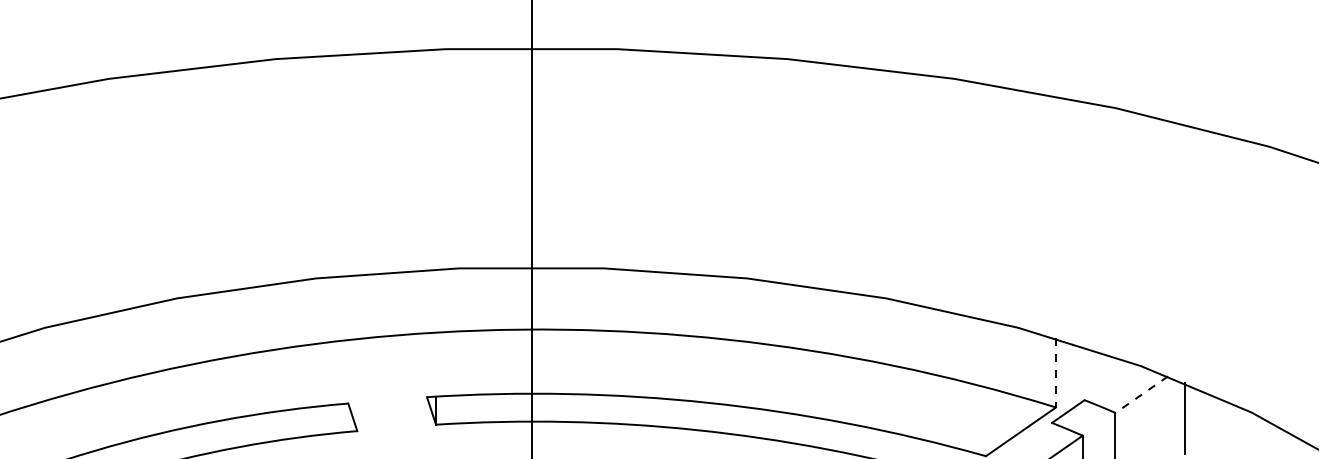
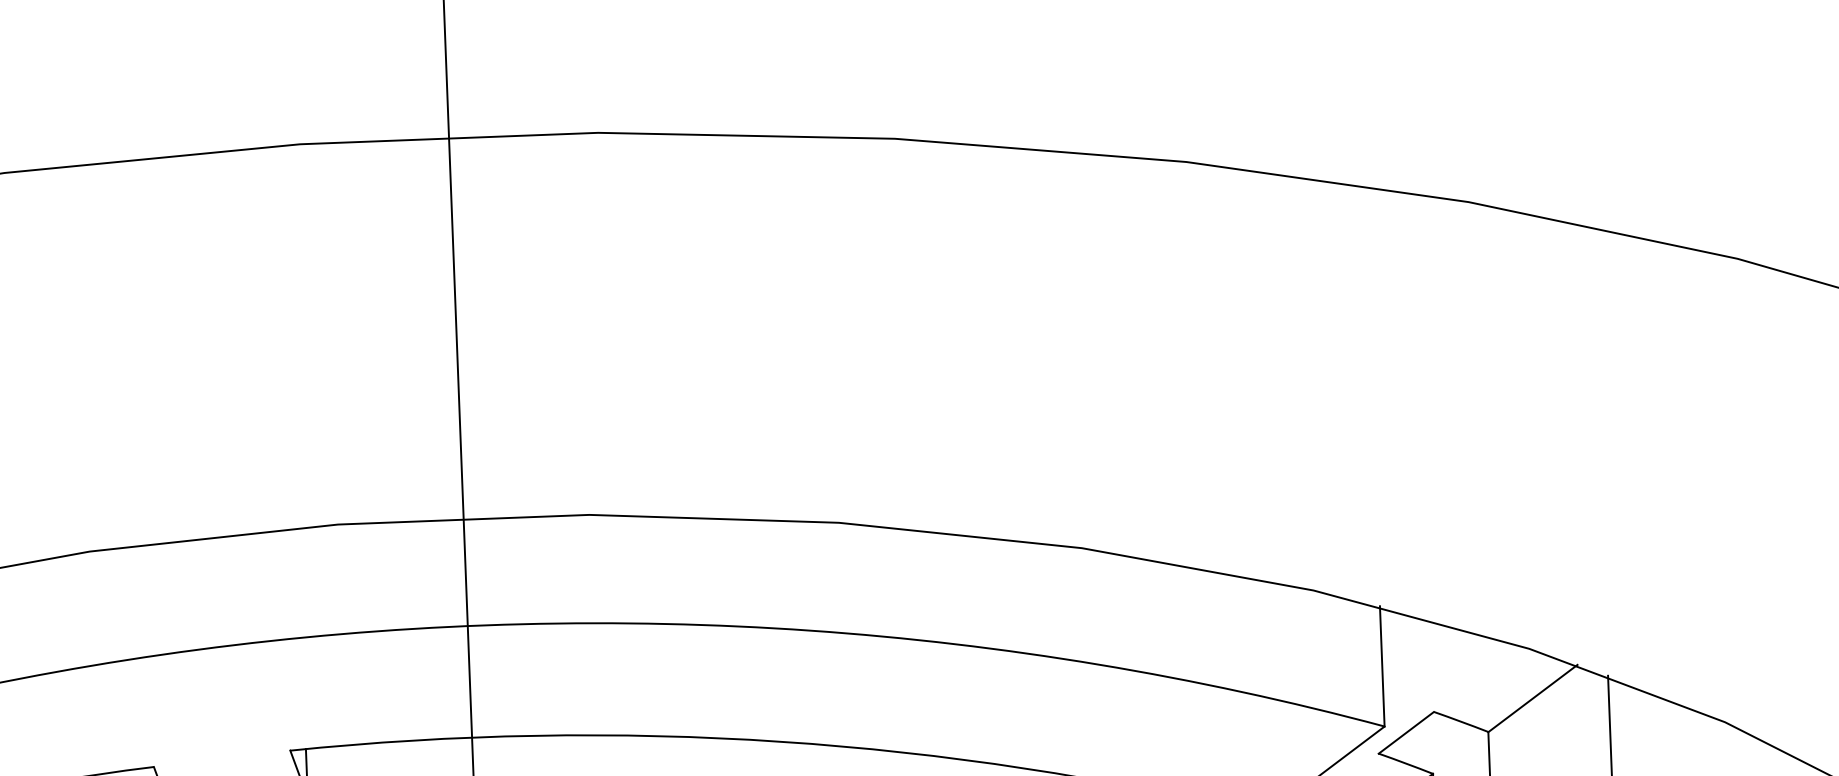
line: (1055, 372) -> (1381, 665), dashed -> solid
line: (1141, 394) -> (1532, 698), dashed -> solid

